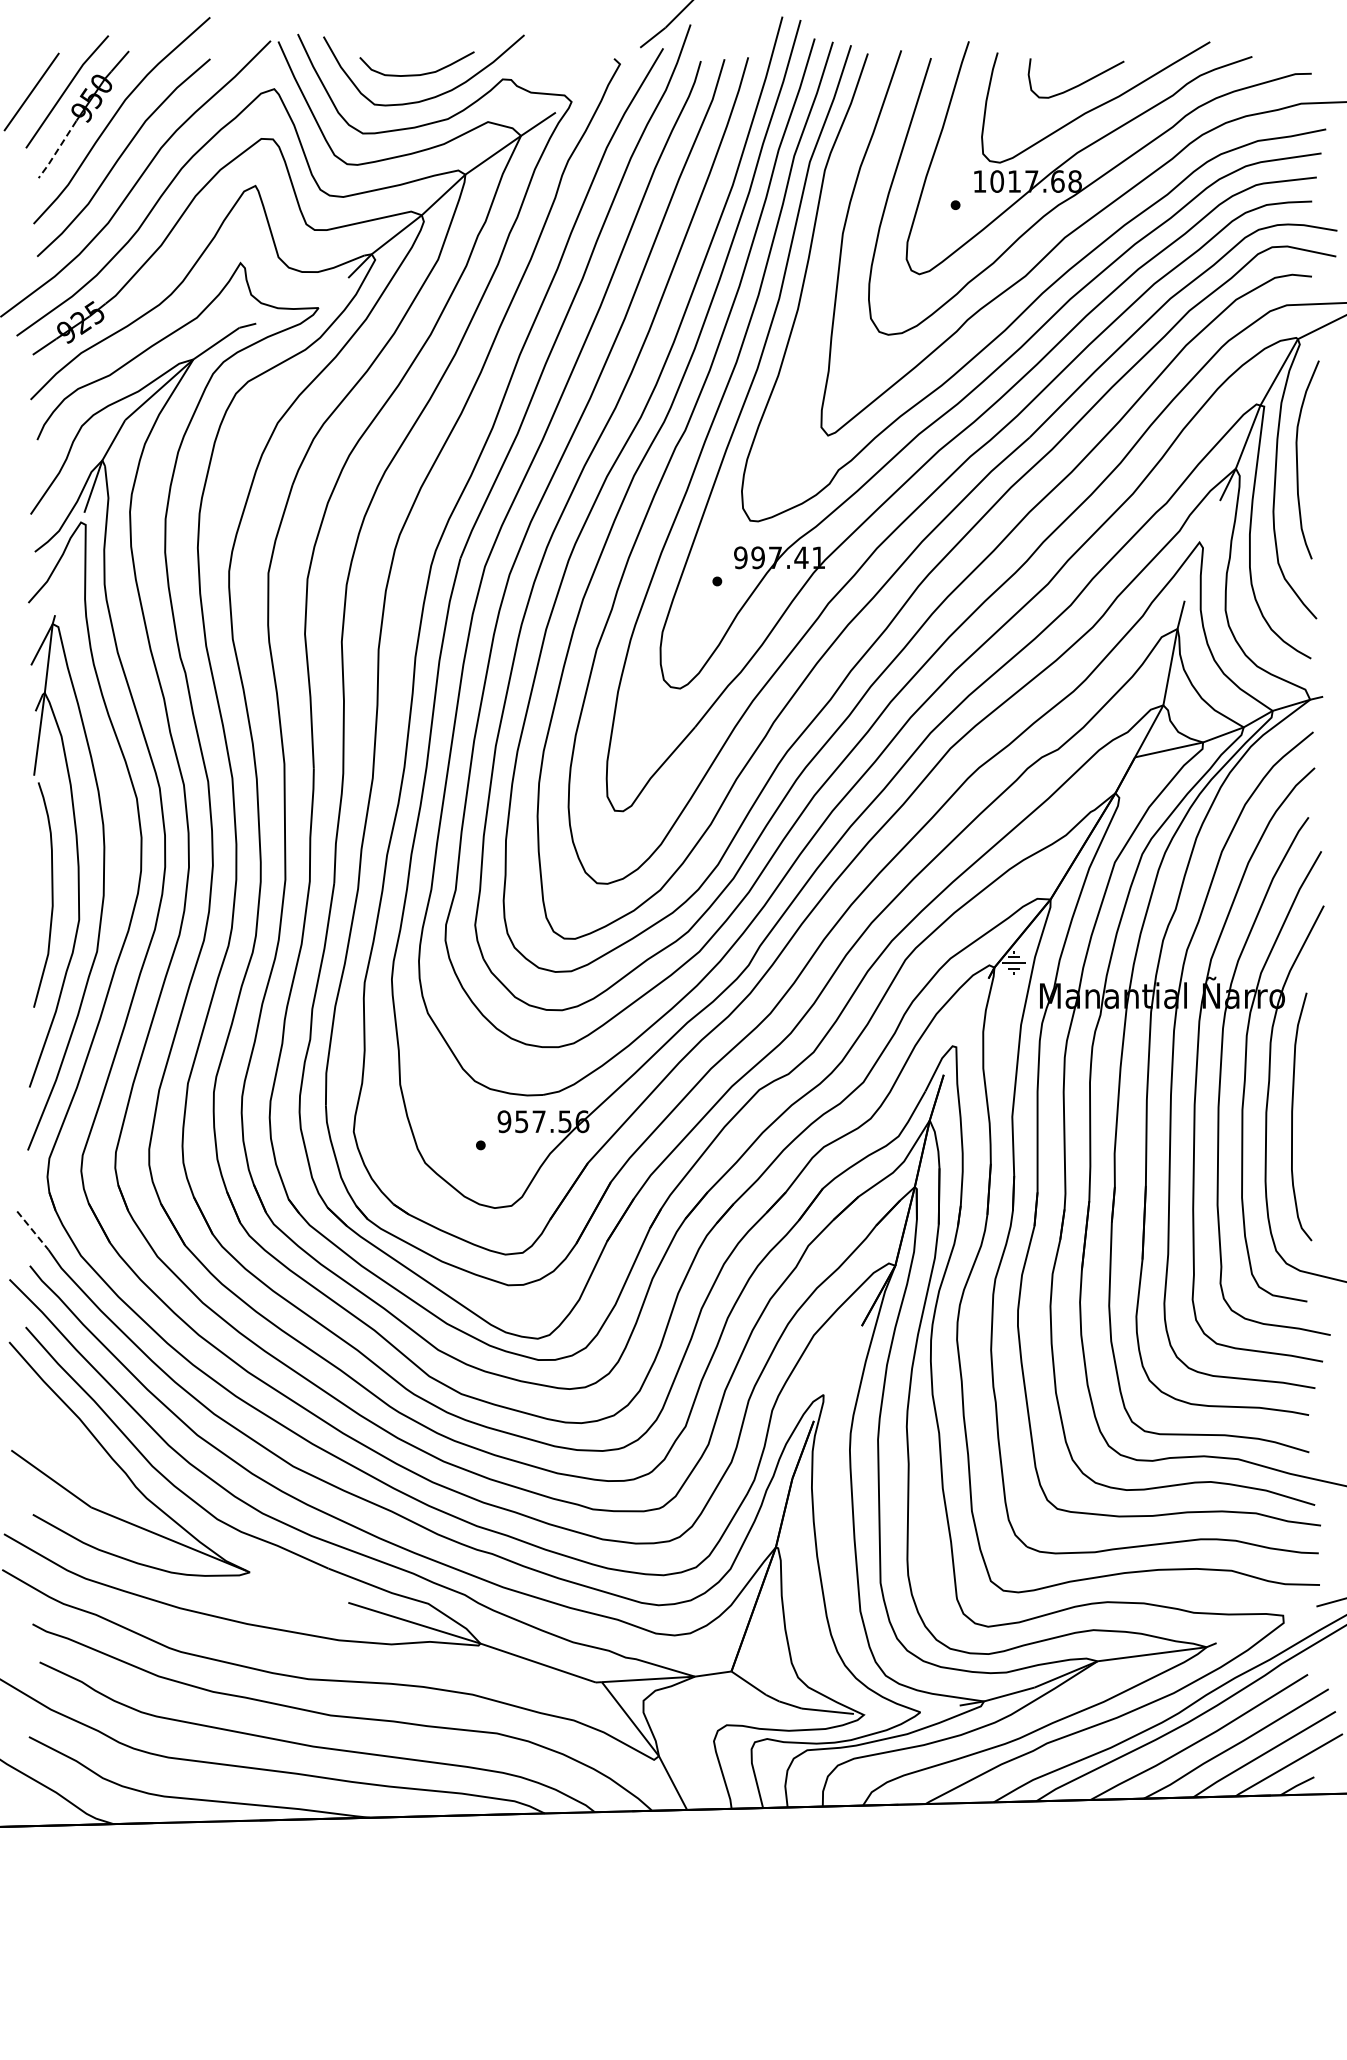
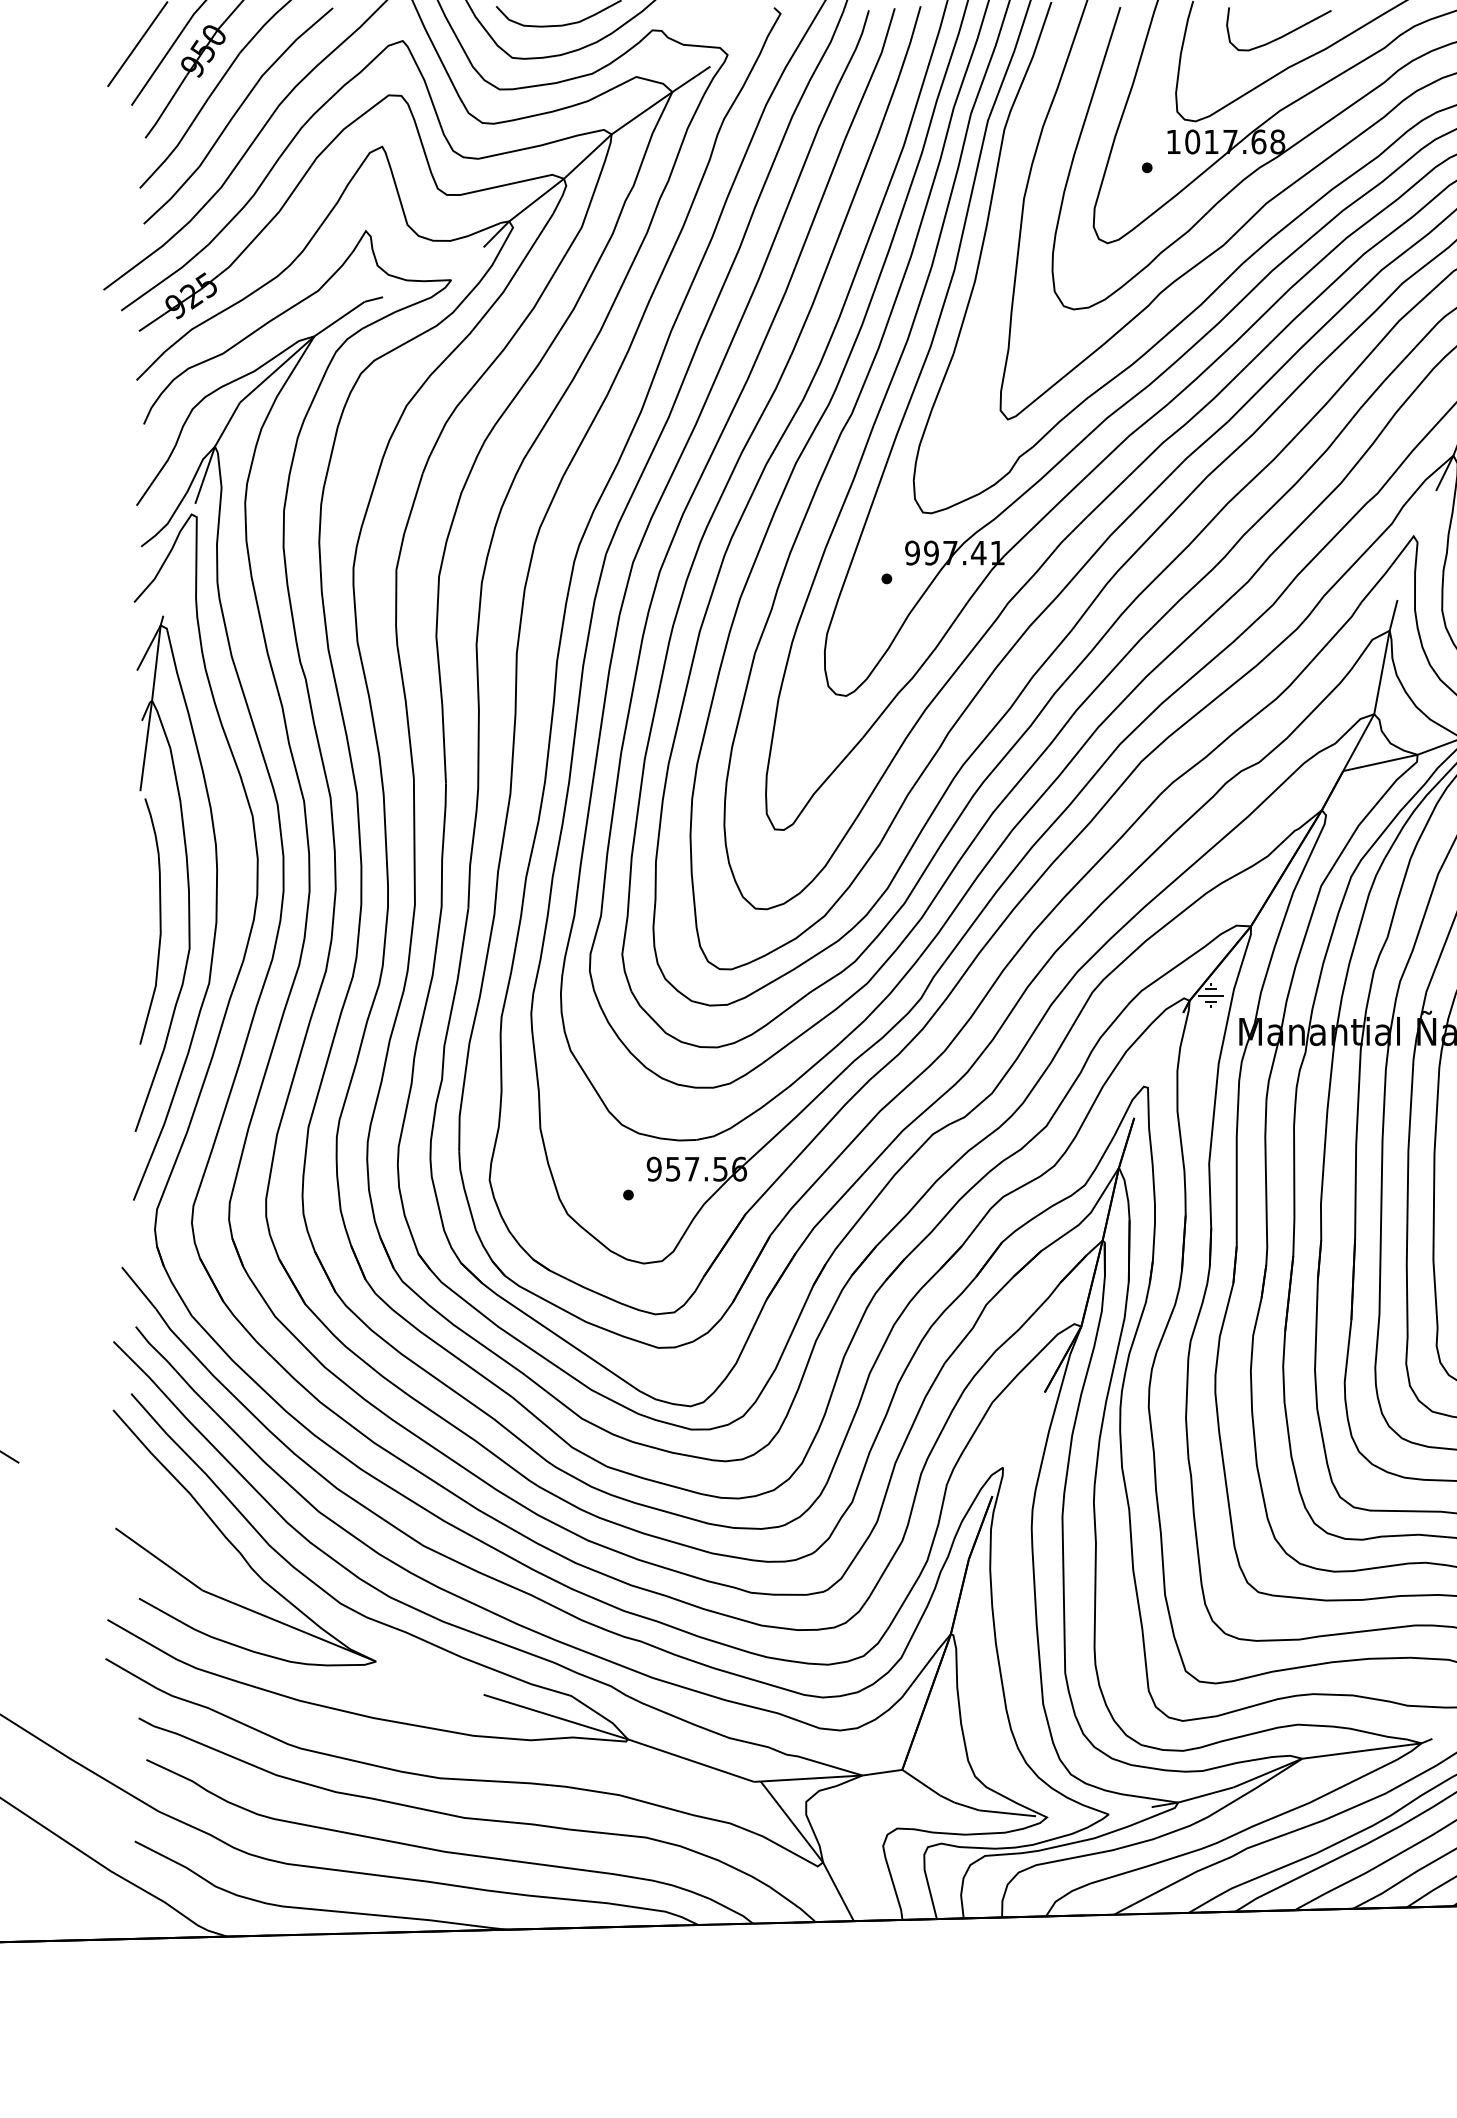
line: (57, 150) -> (165, 108), dashed -> solid
line: (32, 1230) -> (138, 1288), dashed -> solid

